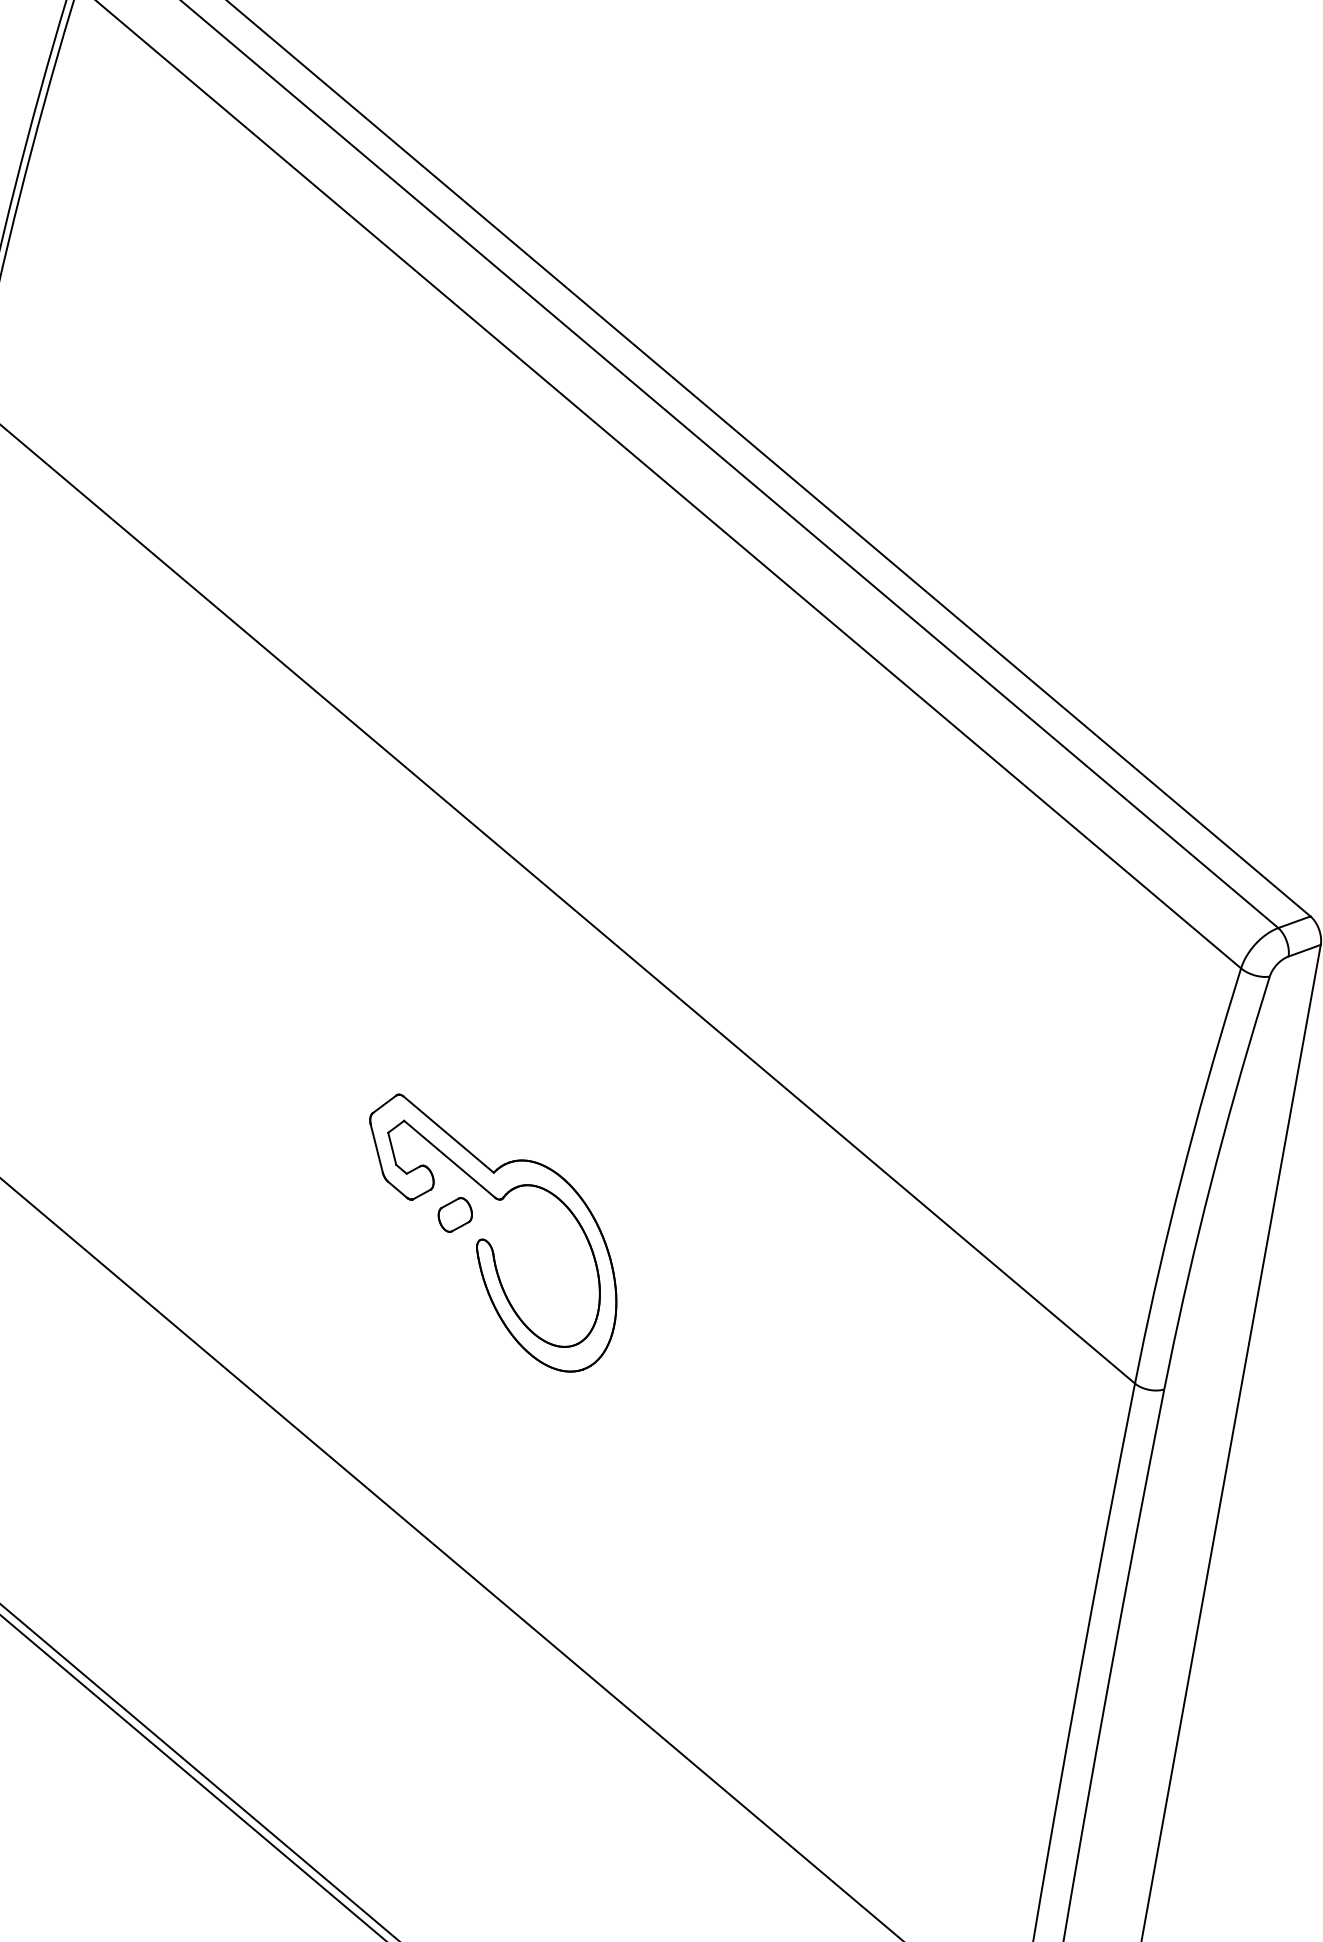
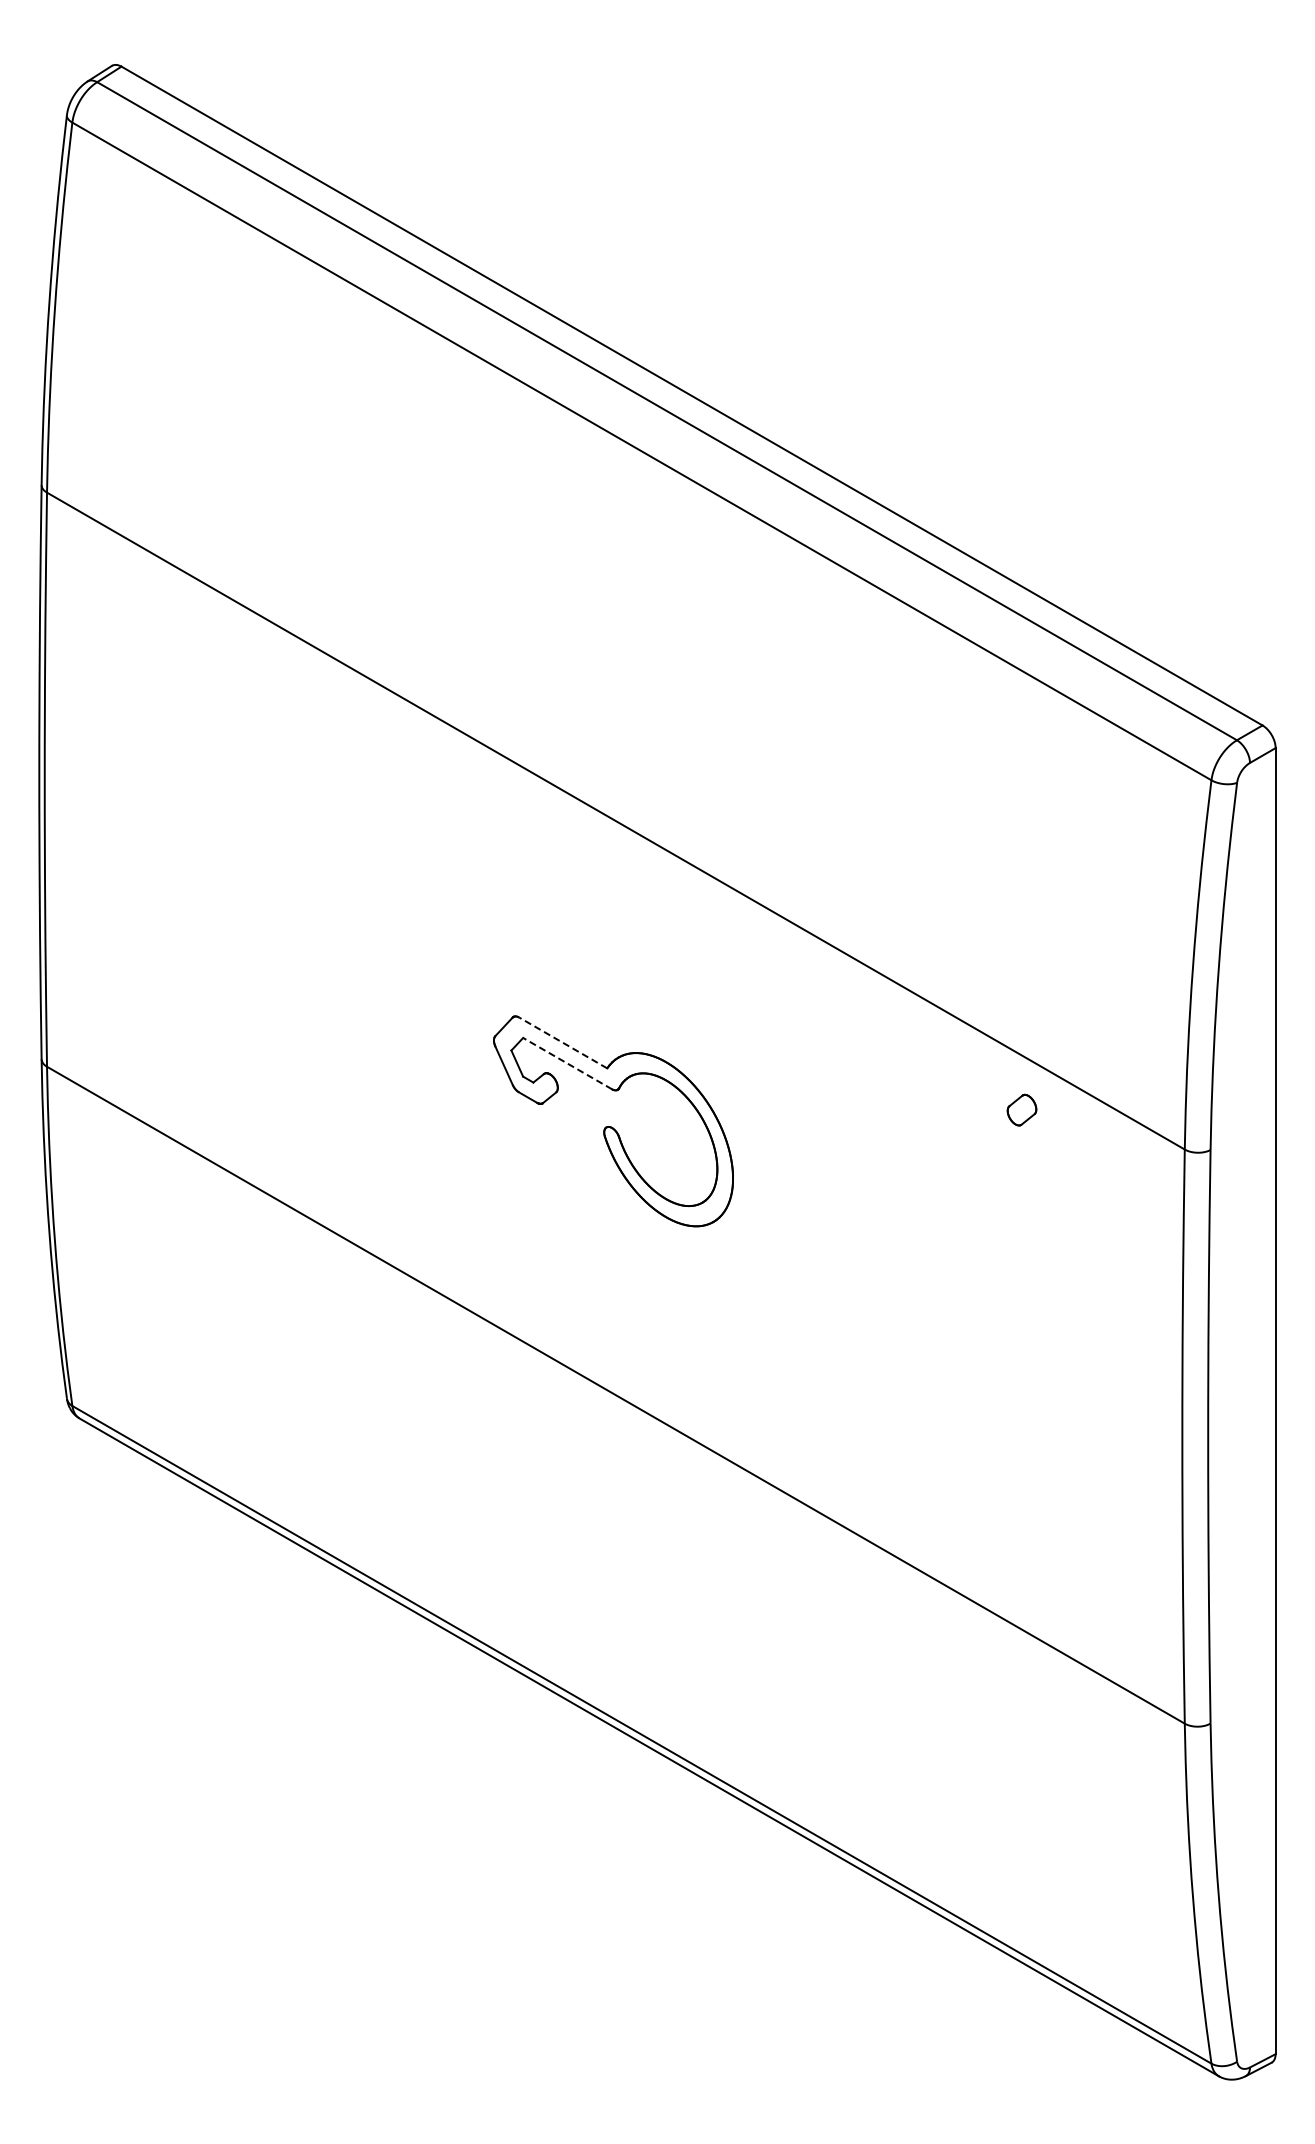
line: (449, 1134) -> (563, 1042), solid -> dashed
line: (449, 1159) -> (567, 1063), solid -> dashed
part: (454, 1214) -> (1021, 1109), moved

